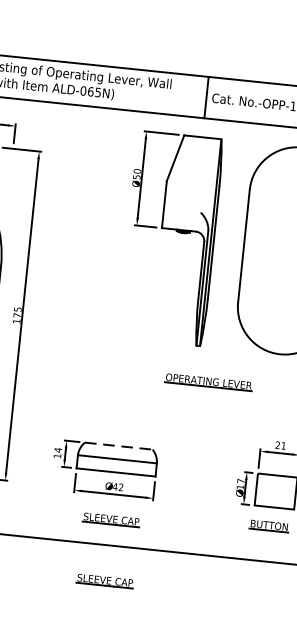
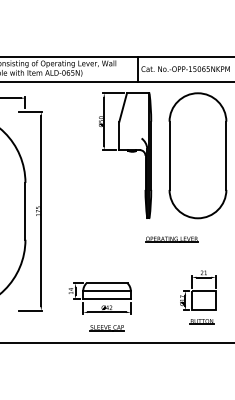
part: (208, 382) -> (171, 239), moved
line: (119, 446) -> (107, 283), dashed -> solid
part: (103, 582) -> (106, 365), removed

